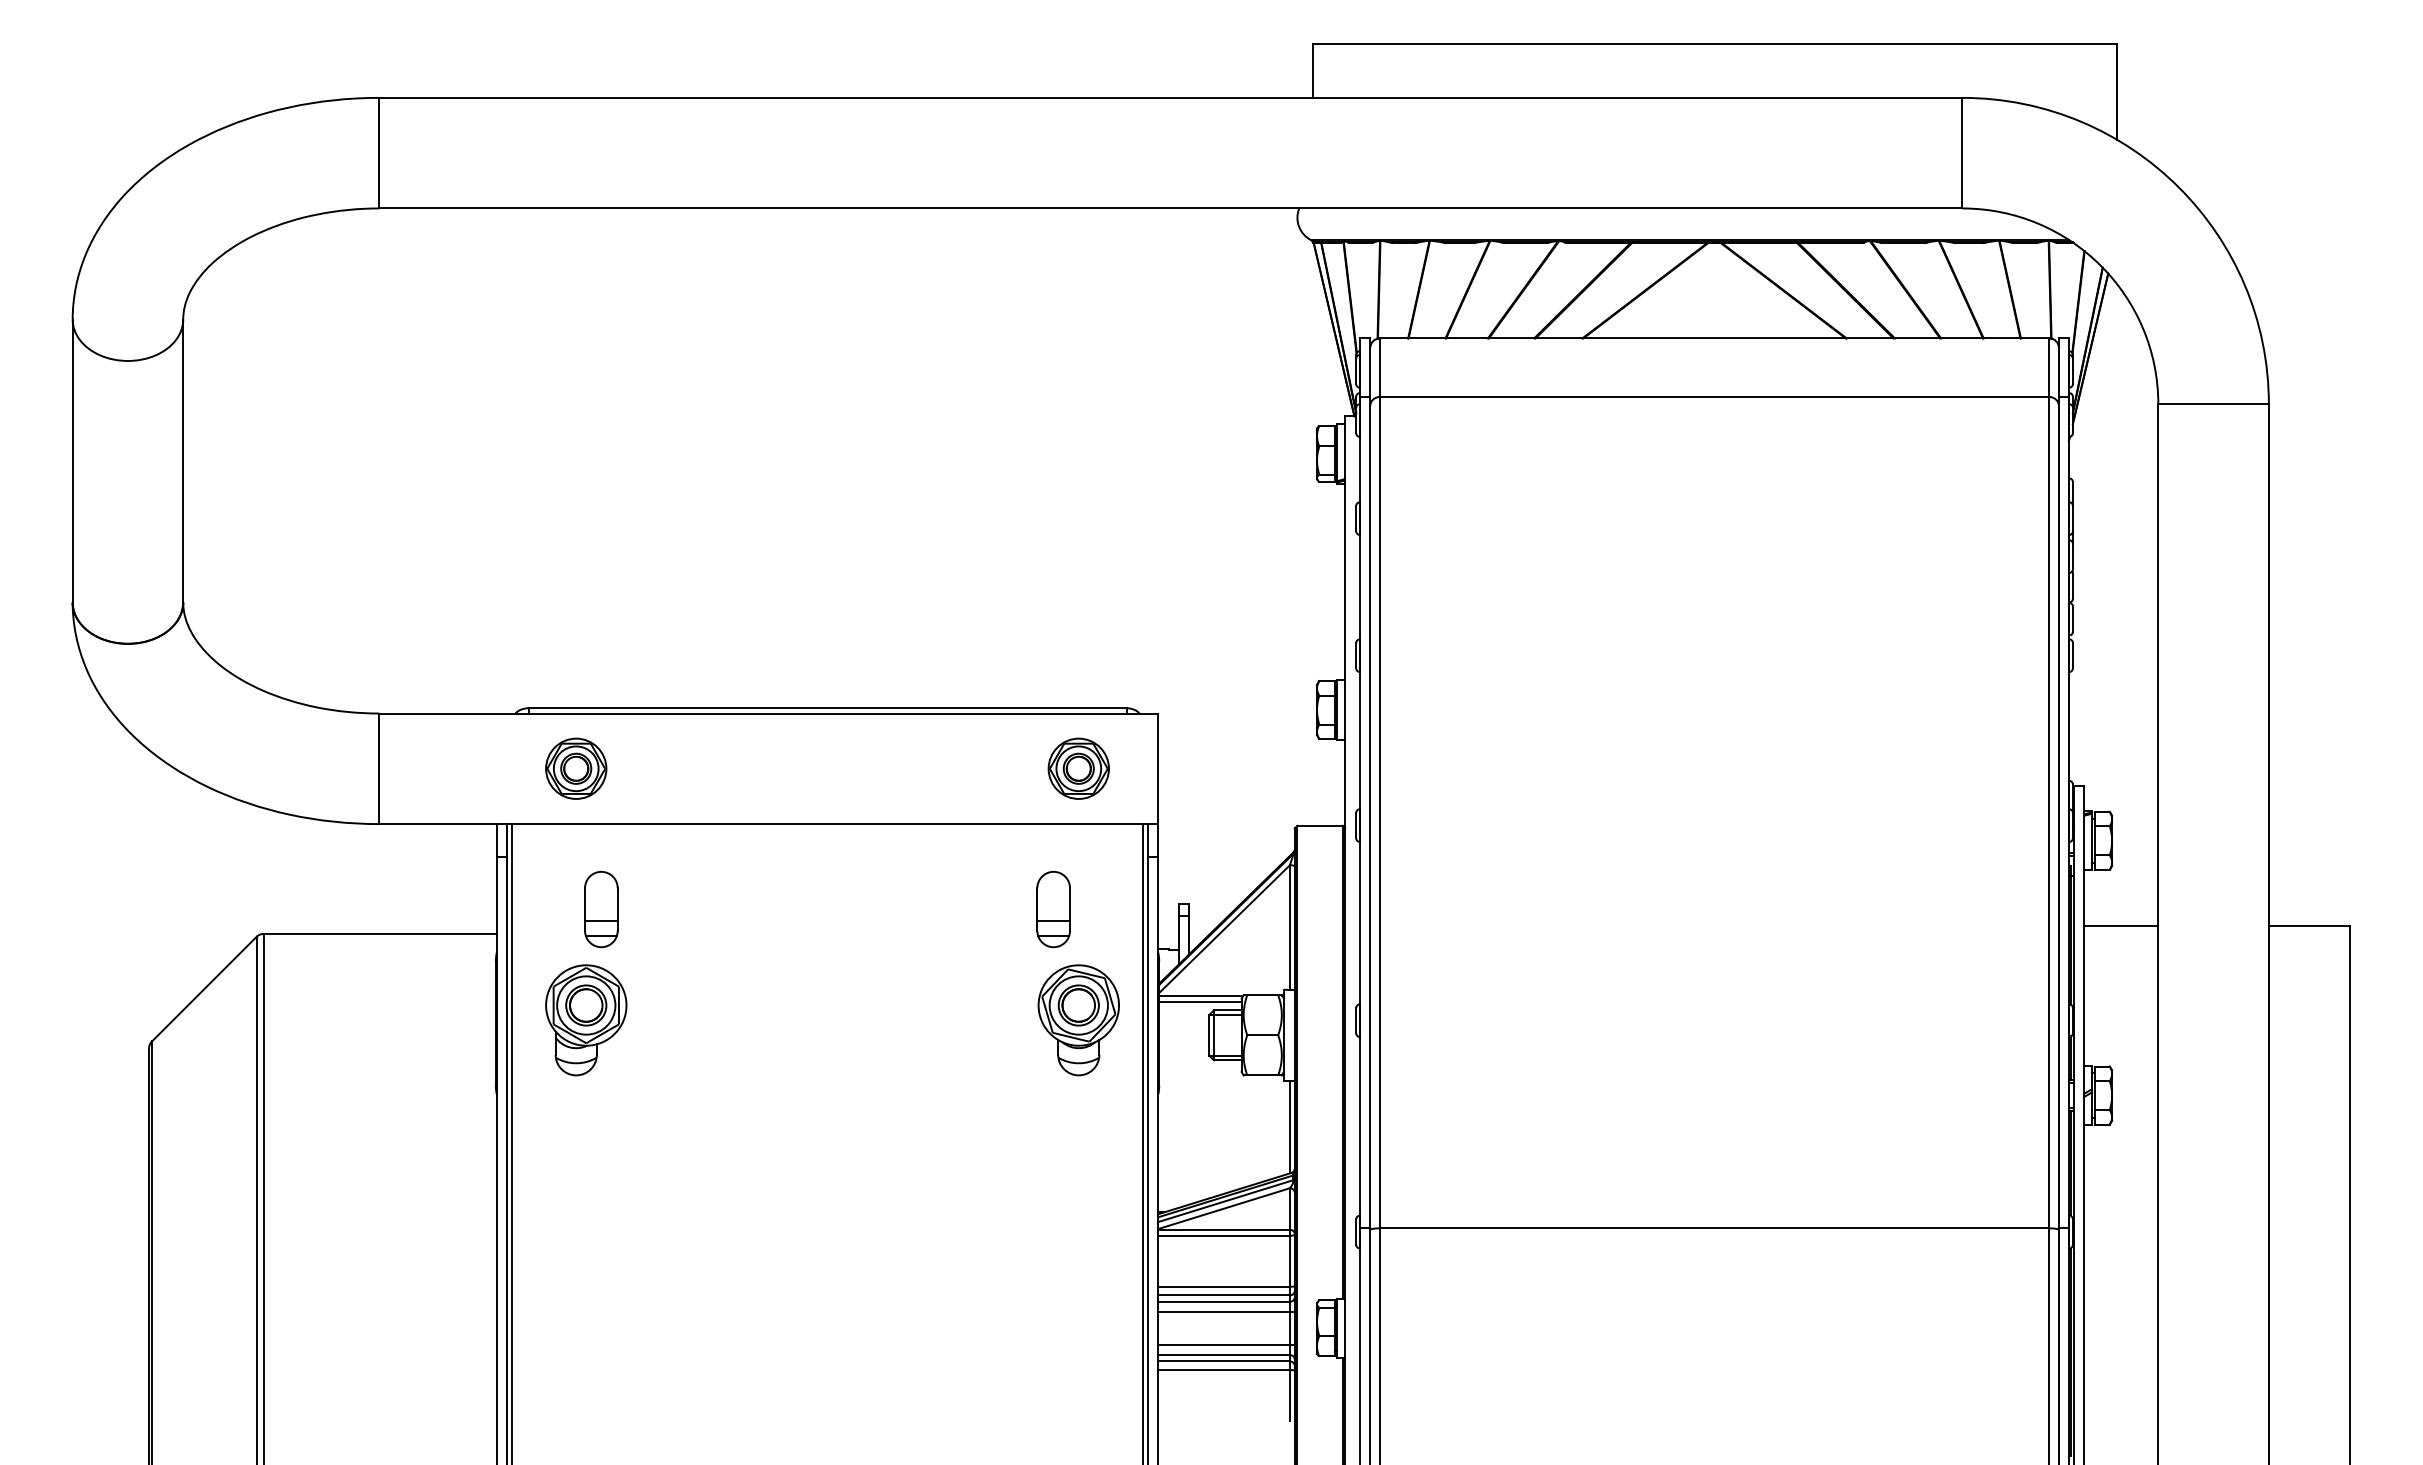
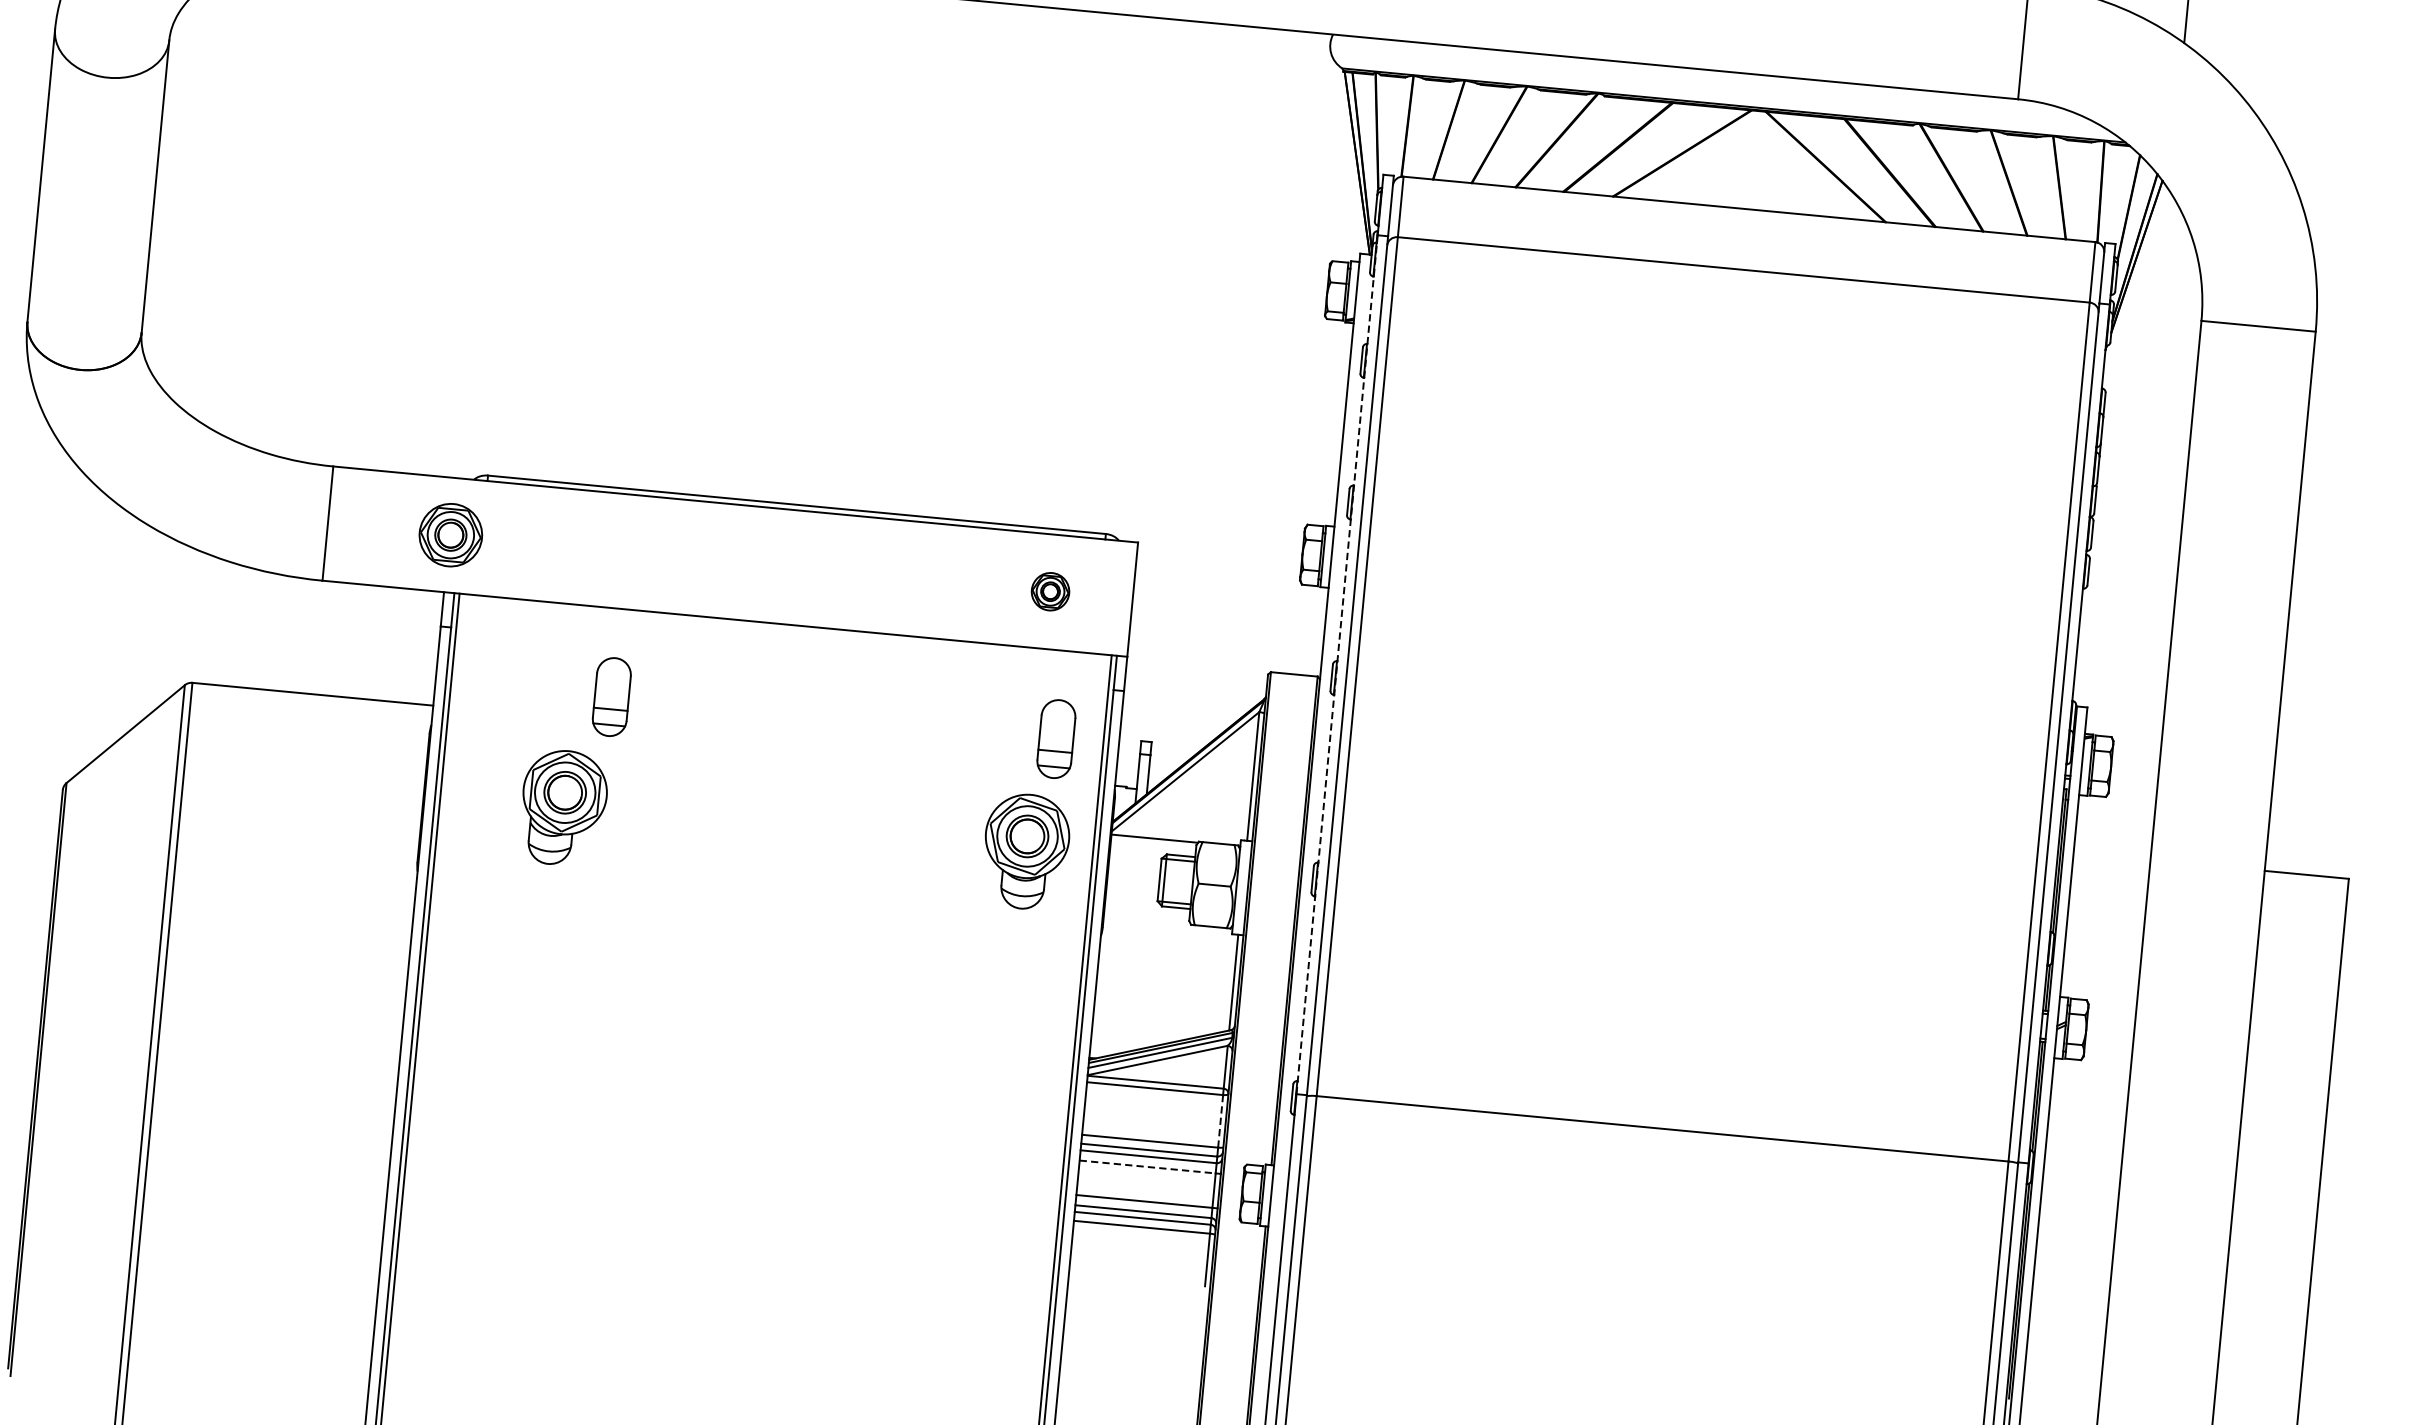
part: (576, 768) -> (451, 534), moved
part: (1078, 768) -> (1050, 591), size x0.6
line: (1360, 812) -> (1337, 664), solid -> dashed
part: (601, 909) -> (611, 697), moved
part: (1053, 909) -> (1056, 739), moved
line: (2120, 926) -> (2111, 856), removed
line: (1200, 1002) -> (1153, 845), removed
part: (586, 1020) -> (563, 808), moved
line: (1289, 1260) -> (1220, 1120), solid -> dashed
line: (1224, 1311) -> (1148, 1166), solid -> dashed

